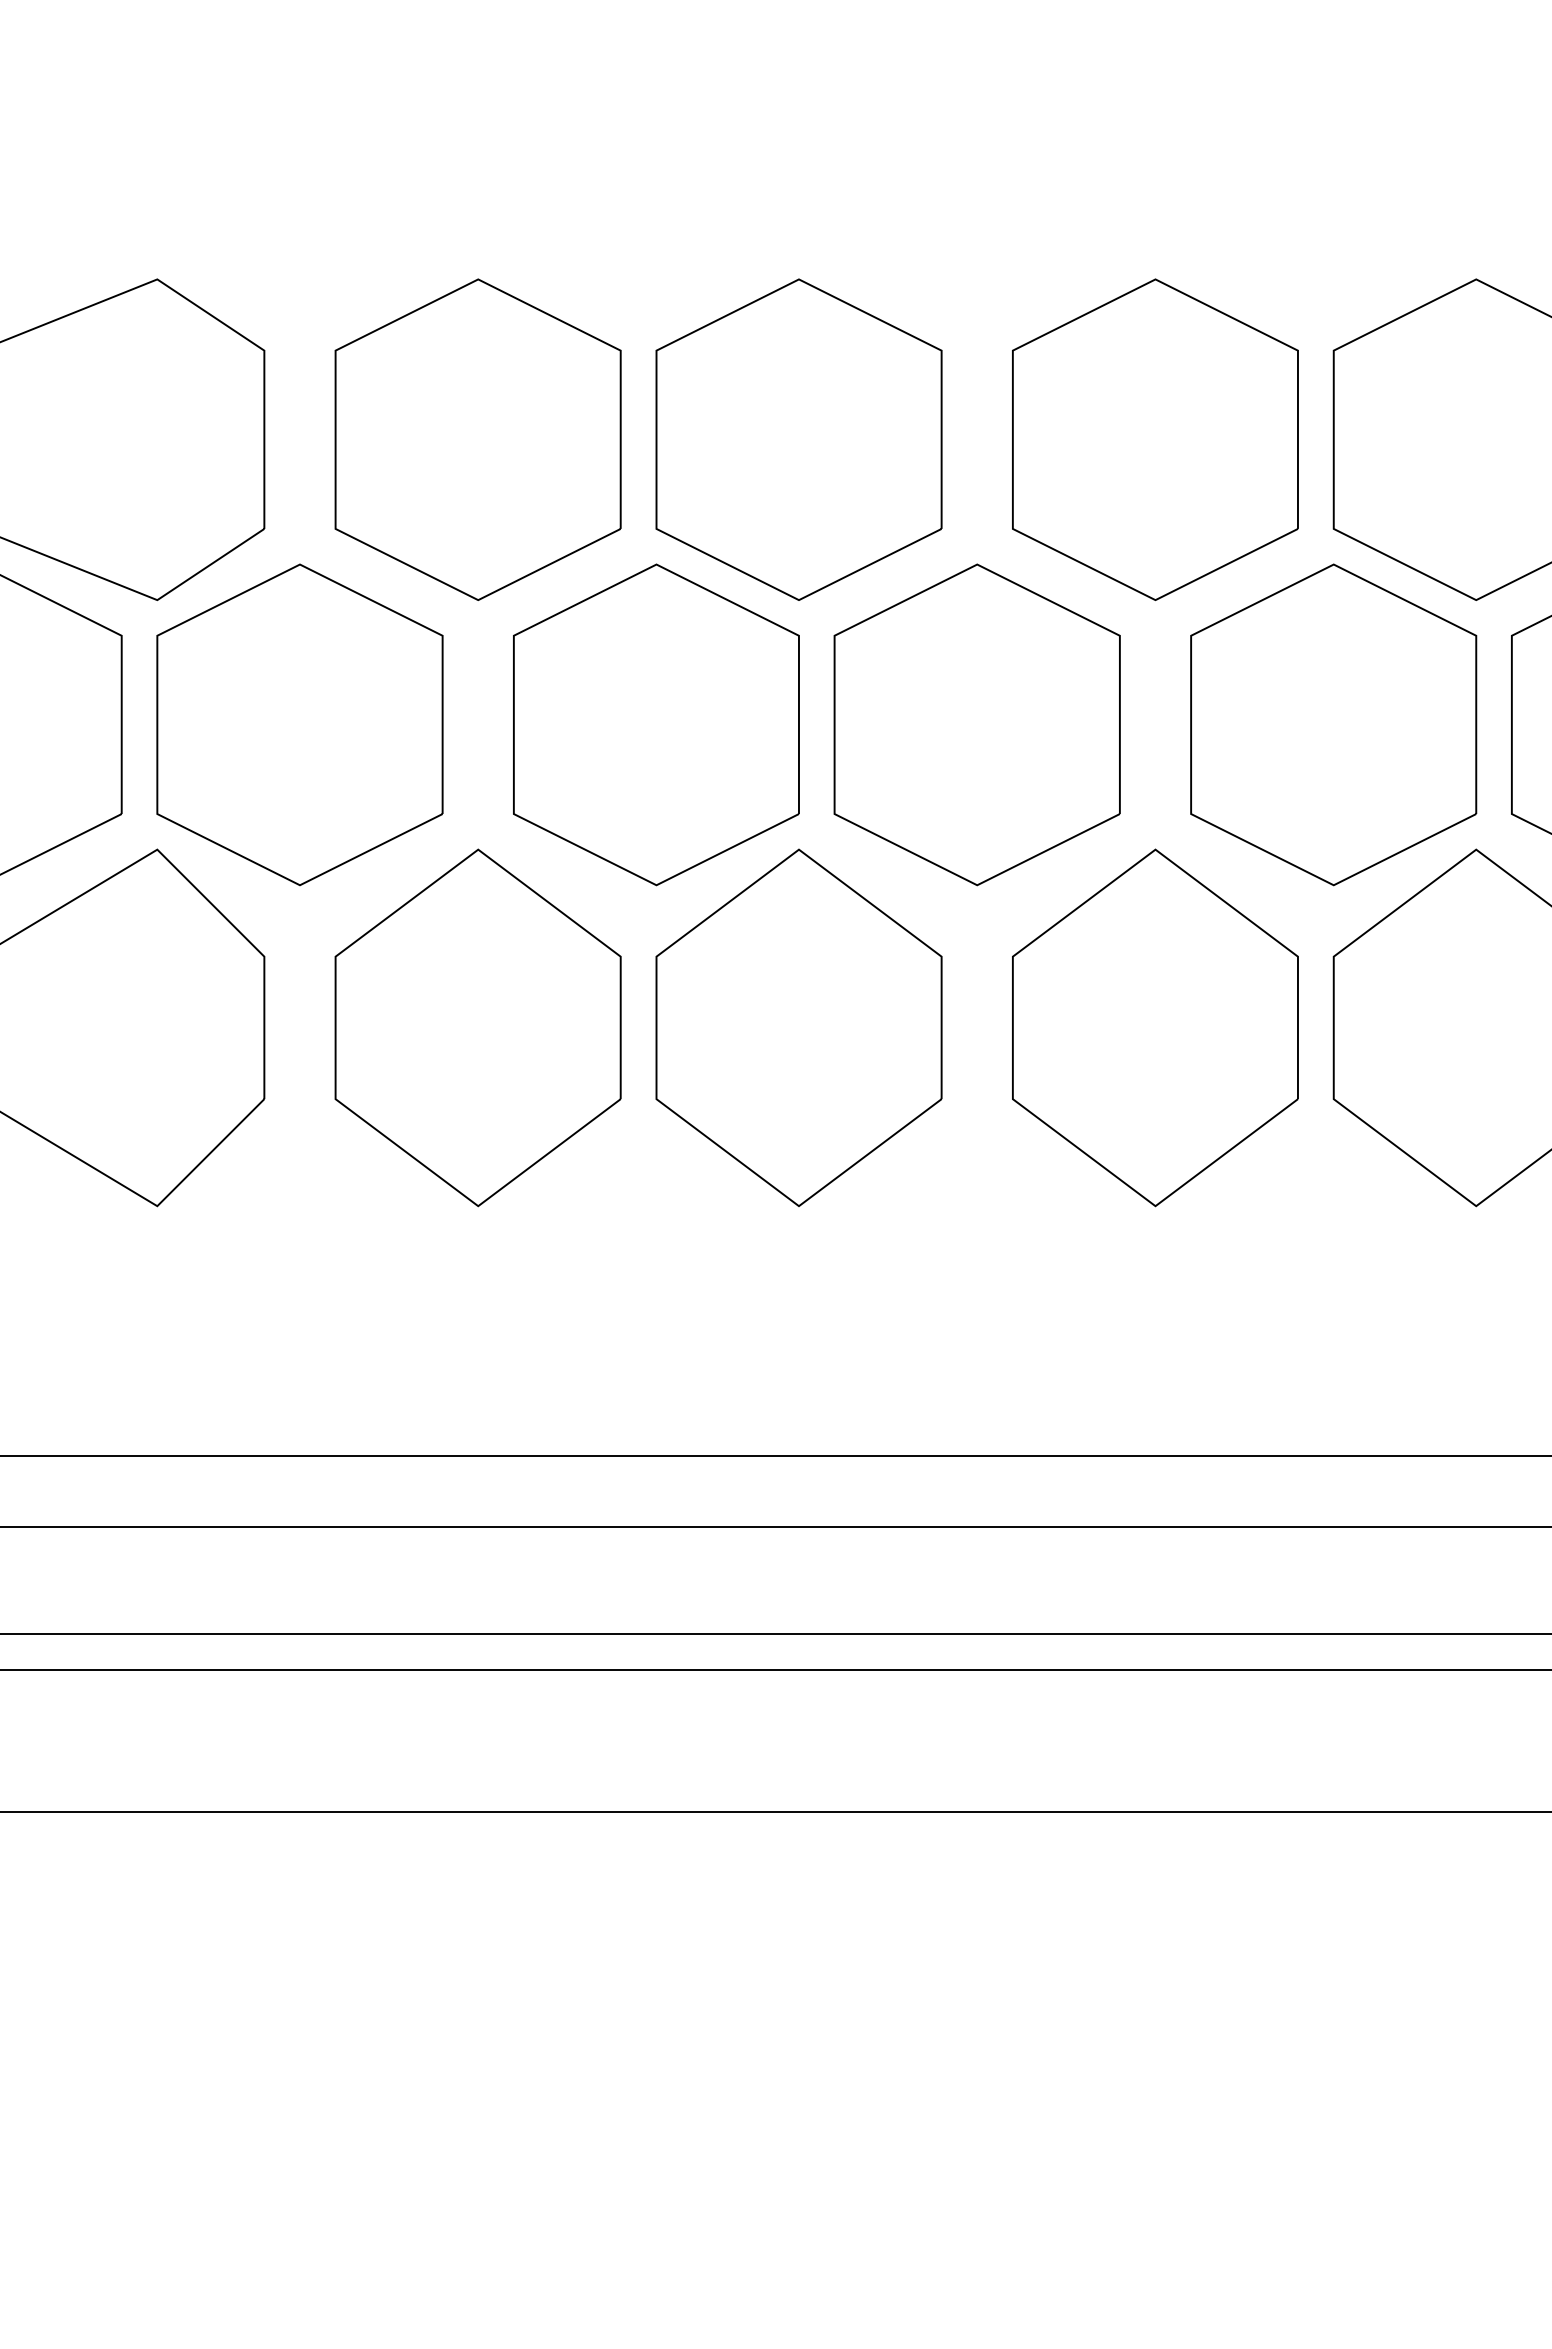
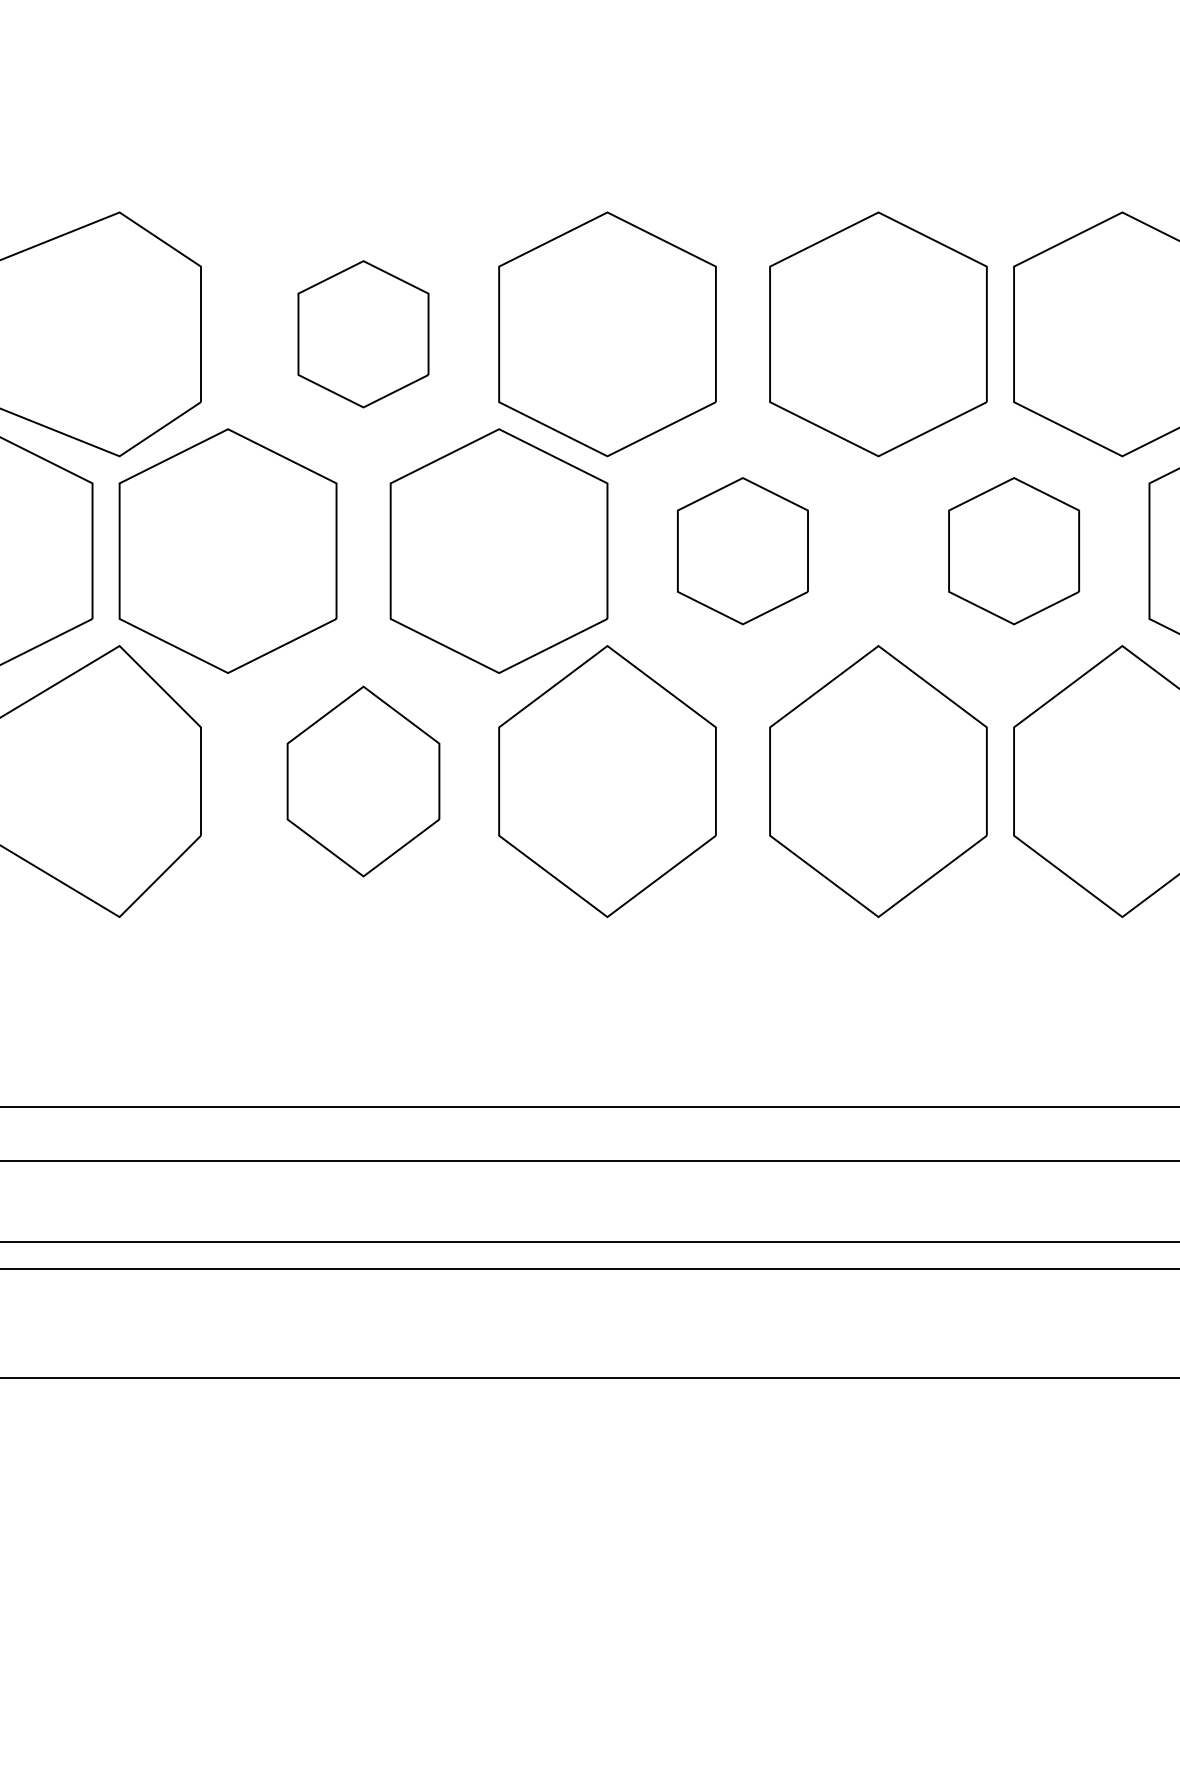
part: (477, 439) -> (363, 334), size x0.6
part: (976, 724) -> (742, 550), size x0.6
part: (1333, 724) -> (1013, 550), size x0.6
part: (477, 1027) -> (363, 781), size x0.7

